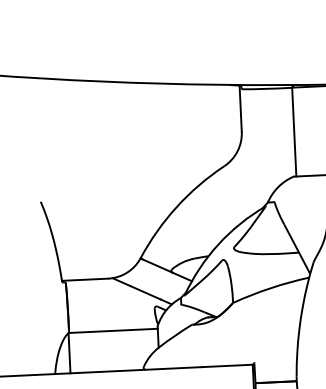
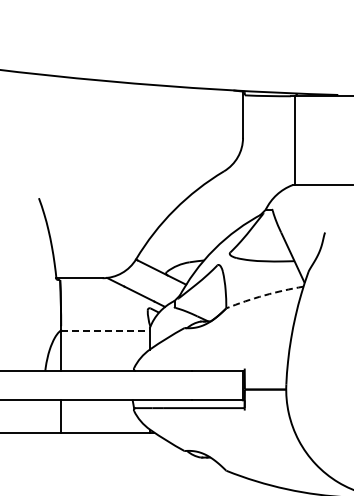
arc: (270, 288) -> (264, 295), solid -> dashed
line: (113, 330) -> (105, 330), solid -> dashed

